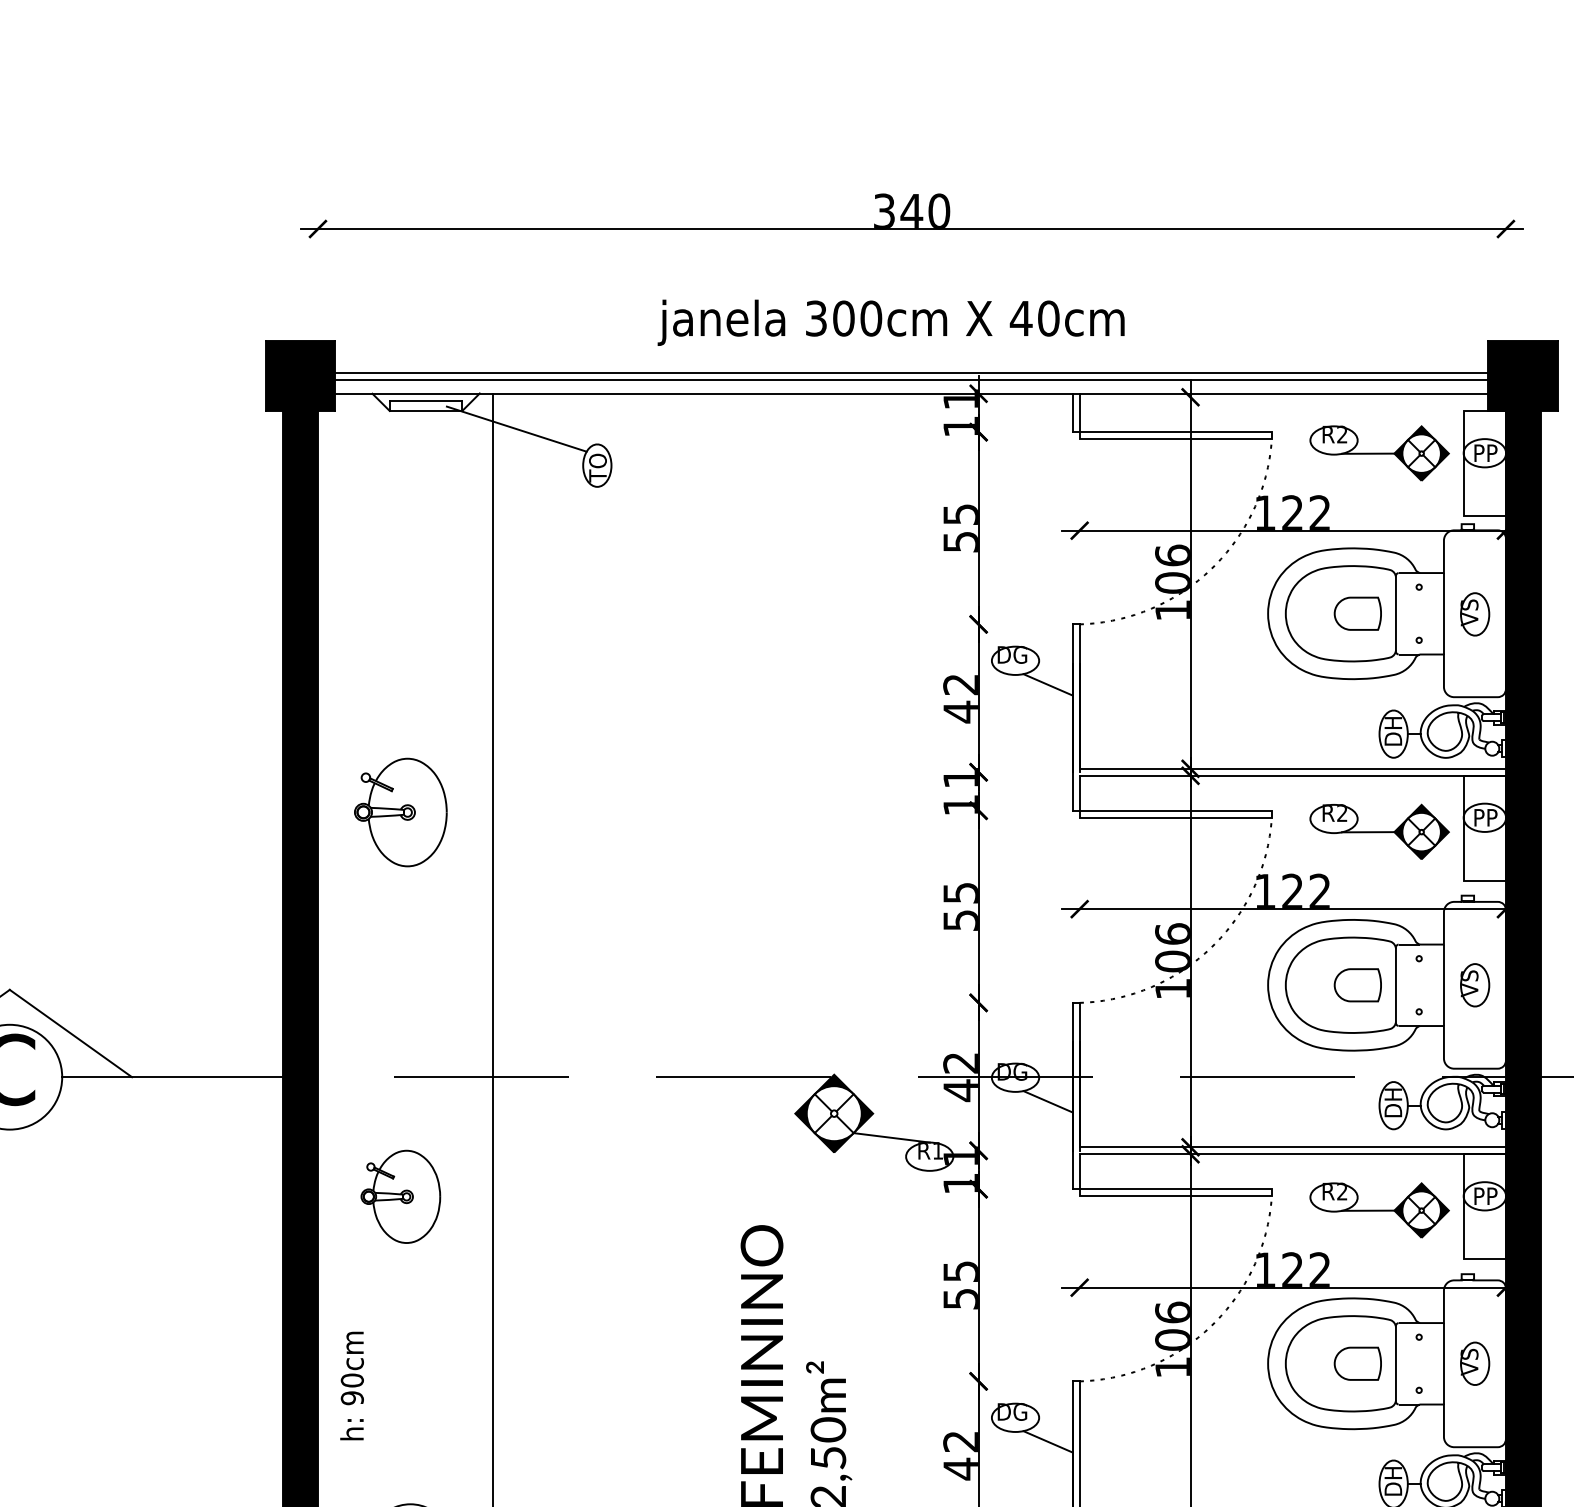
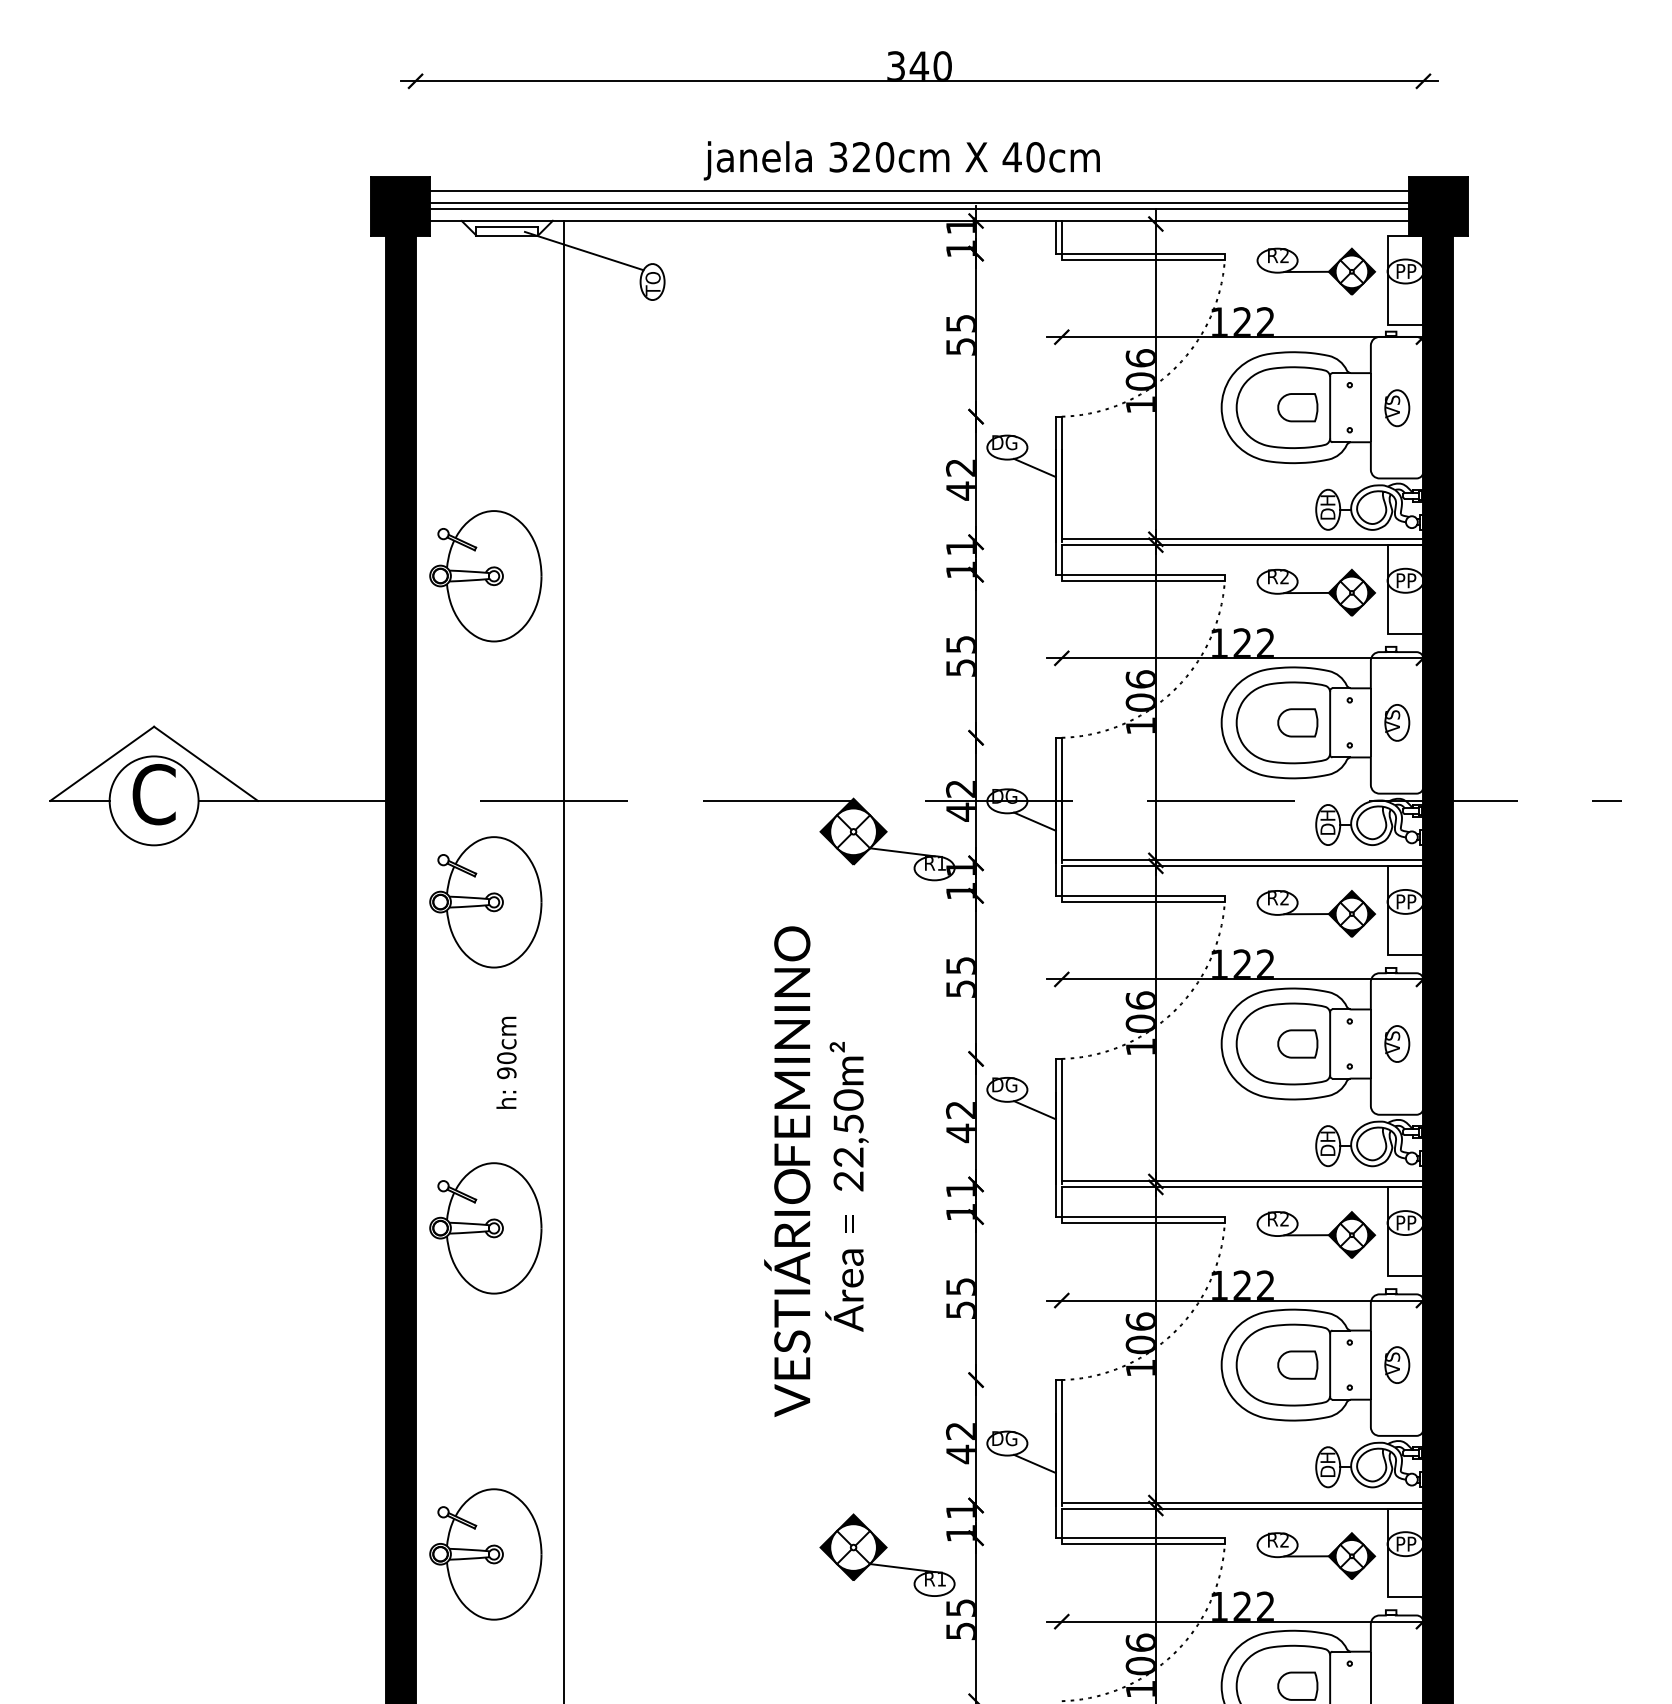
text: (843, 318) -> (861, 157), 300cm -> 320cm
line: (911, 358) -> (919, 191), added
part: (400, 812) -> (485, 576), size x1.43
part: (400, 1196) -> (485, 902), size x1.67
text: (352, 1385) -> (506, 1062), moved

